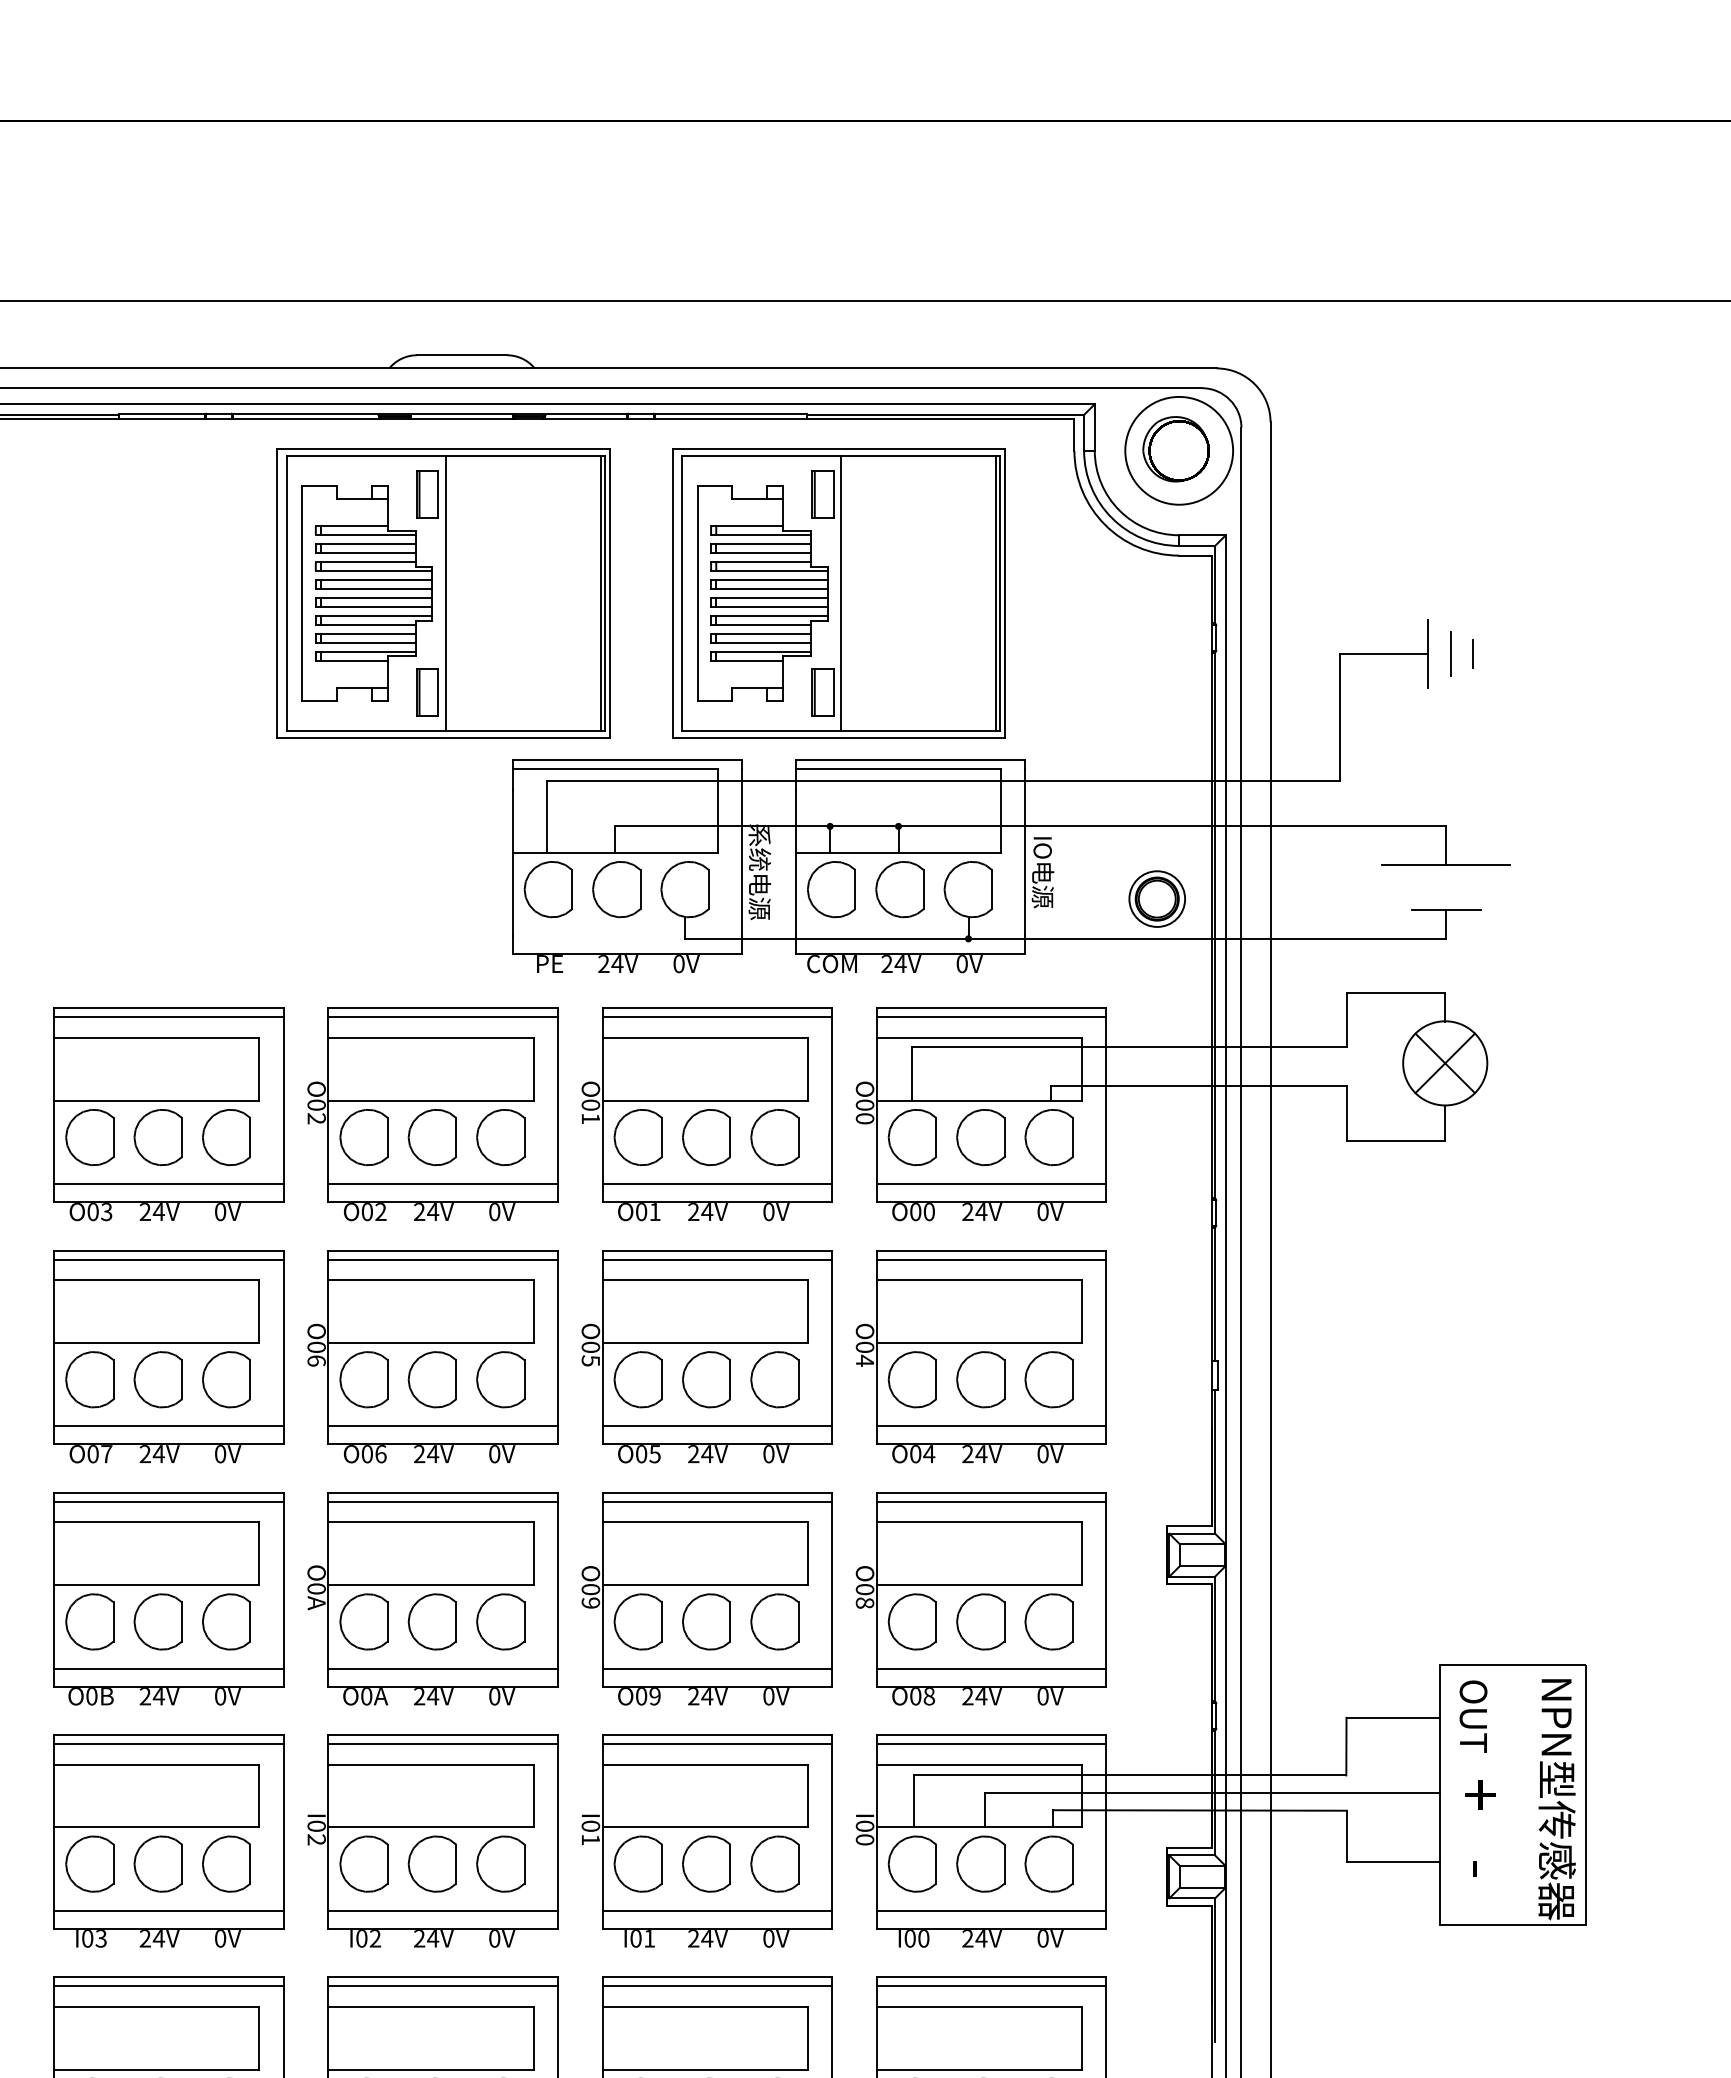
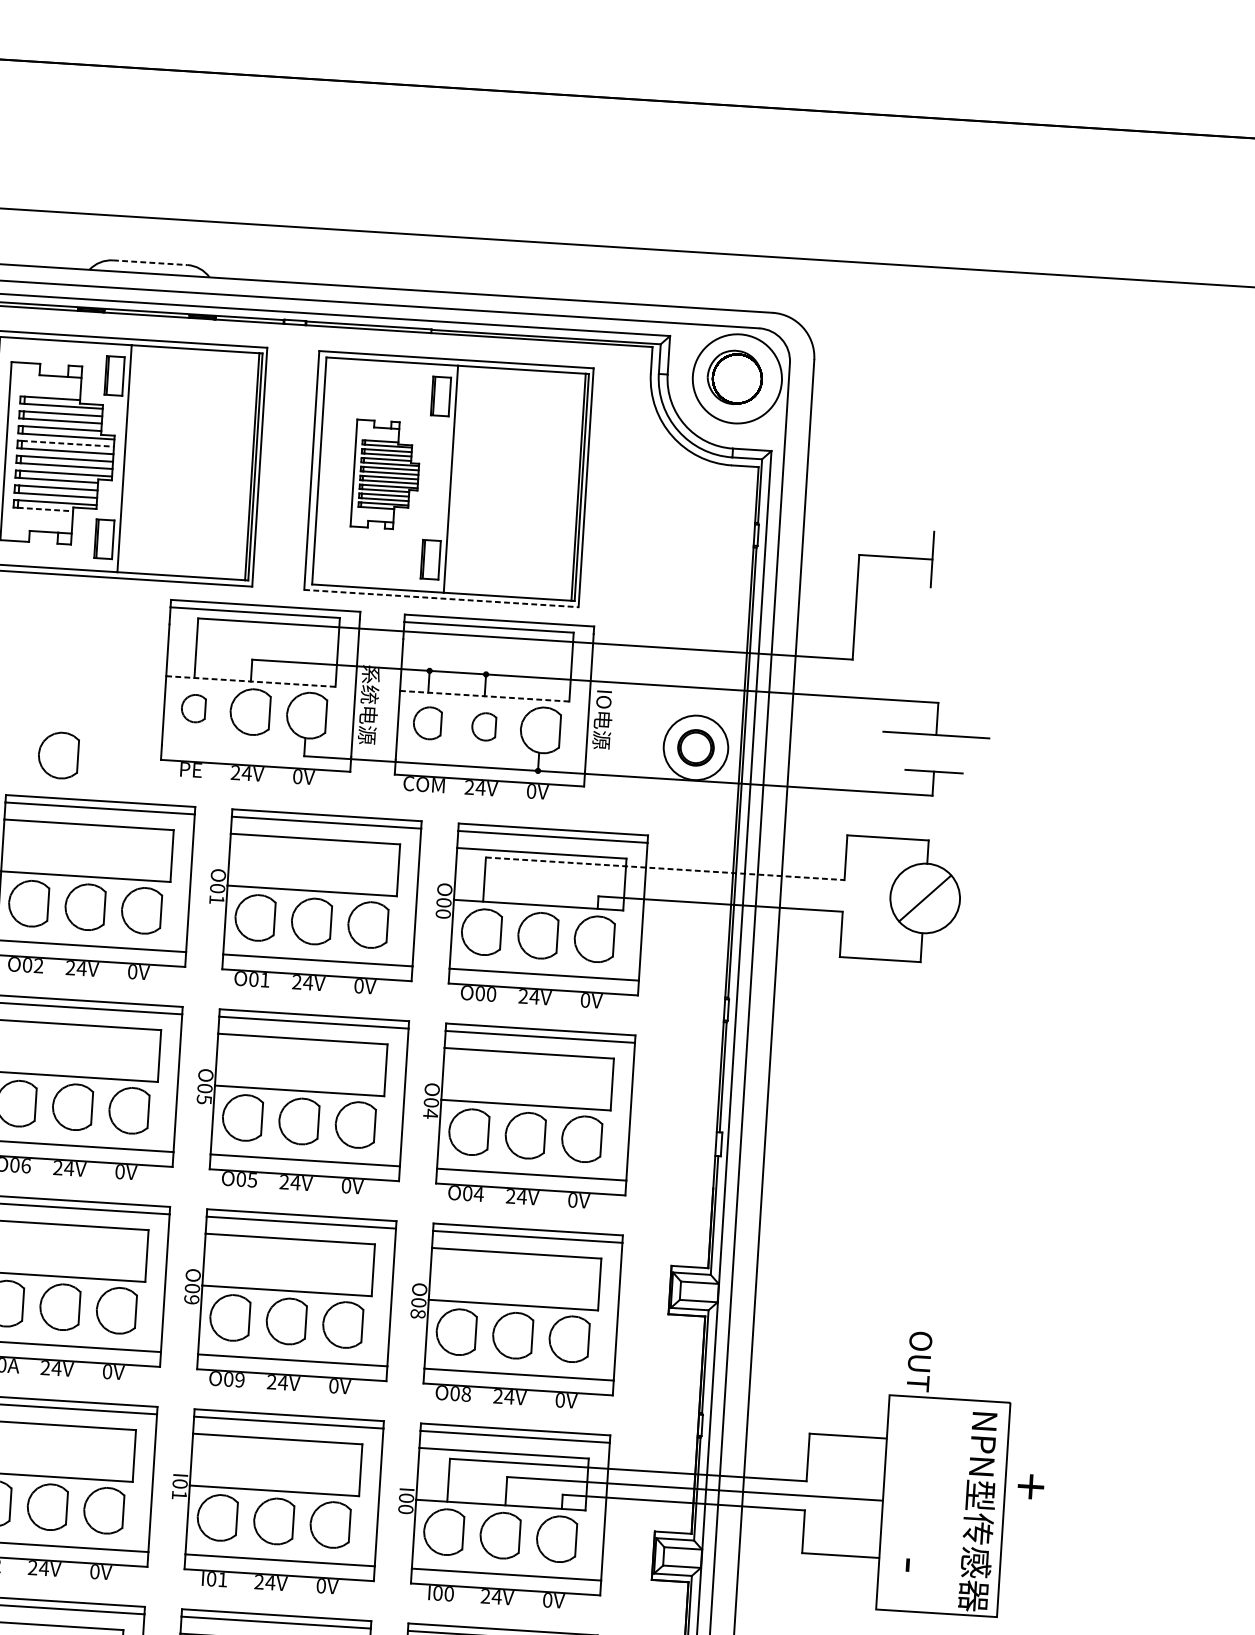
line: (462, 355) -> (150, 262), solid -> dashed
line: (376, 579) -> (67, 443), solid -> dashed
part: (762, 593) -> (385, 475), size x0.6
line: (1450, 653) -> (950, 560), removed
line: (1473, 653) -> (969, 561), removed
line: (354, 660) -> (45, 509), solid -> dashed
line: (839, 738) -> (441, 598), solid -> dashed
line: (615, 852) -> (251, 681), solid -> dashed
line: (898, 852) -> (484, 695), solid -> dashed
part: (547, 889) -> (193, 708), size x0.6
part: (831, 889) -> (427, 723), size x0.7
part: (899, 889) -> (483, 726), size x0.6
circle: (1157, 898) -> (696, 747), size x1.4
part: (388, 956) -> (58, 755), added
line: (1129, 1047) -> (665, 868), solid -> dashed
line: (1445, 1063) -> (925, 898), removed
text: (1473, 1716) -> (919, 1361), moved
text: (1480, 1794) -> (1031, 1486), moved

